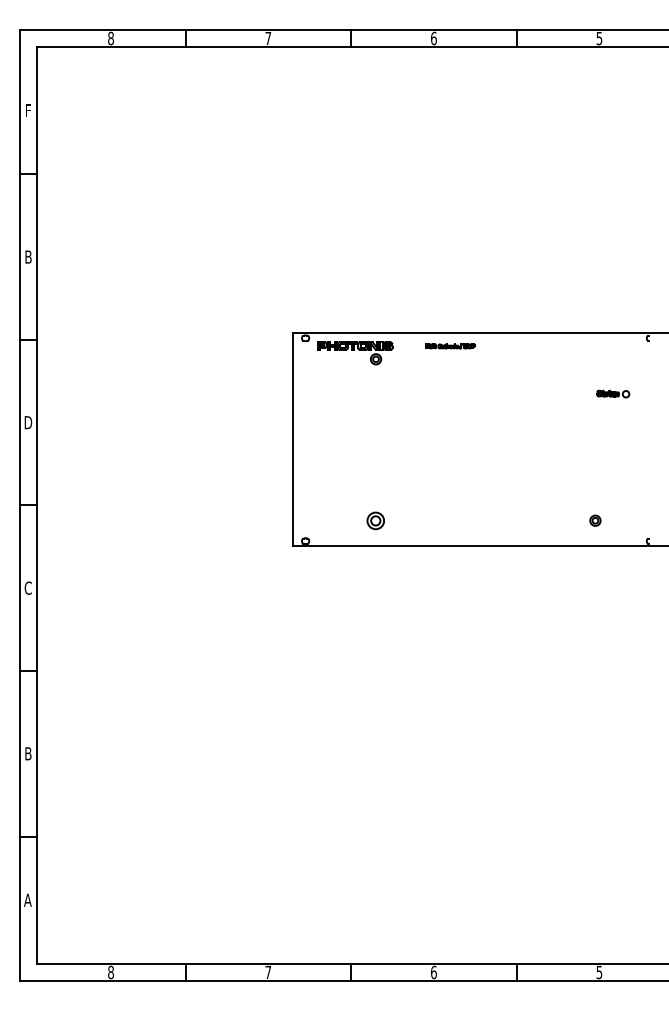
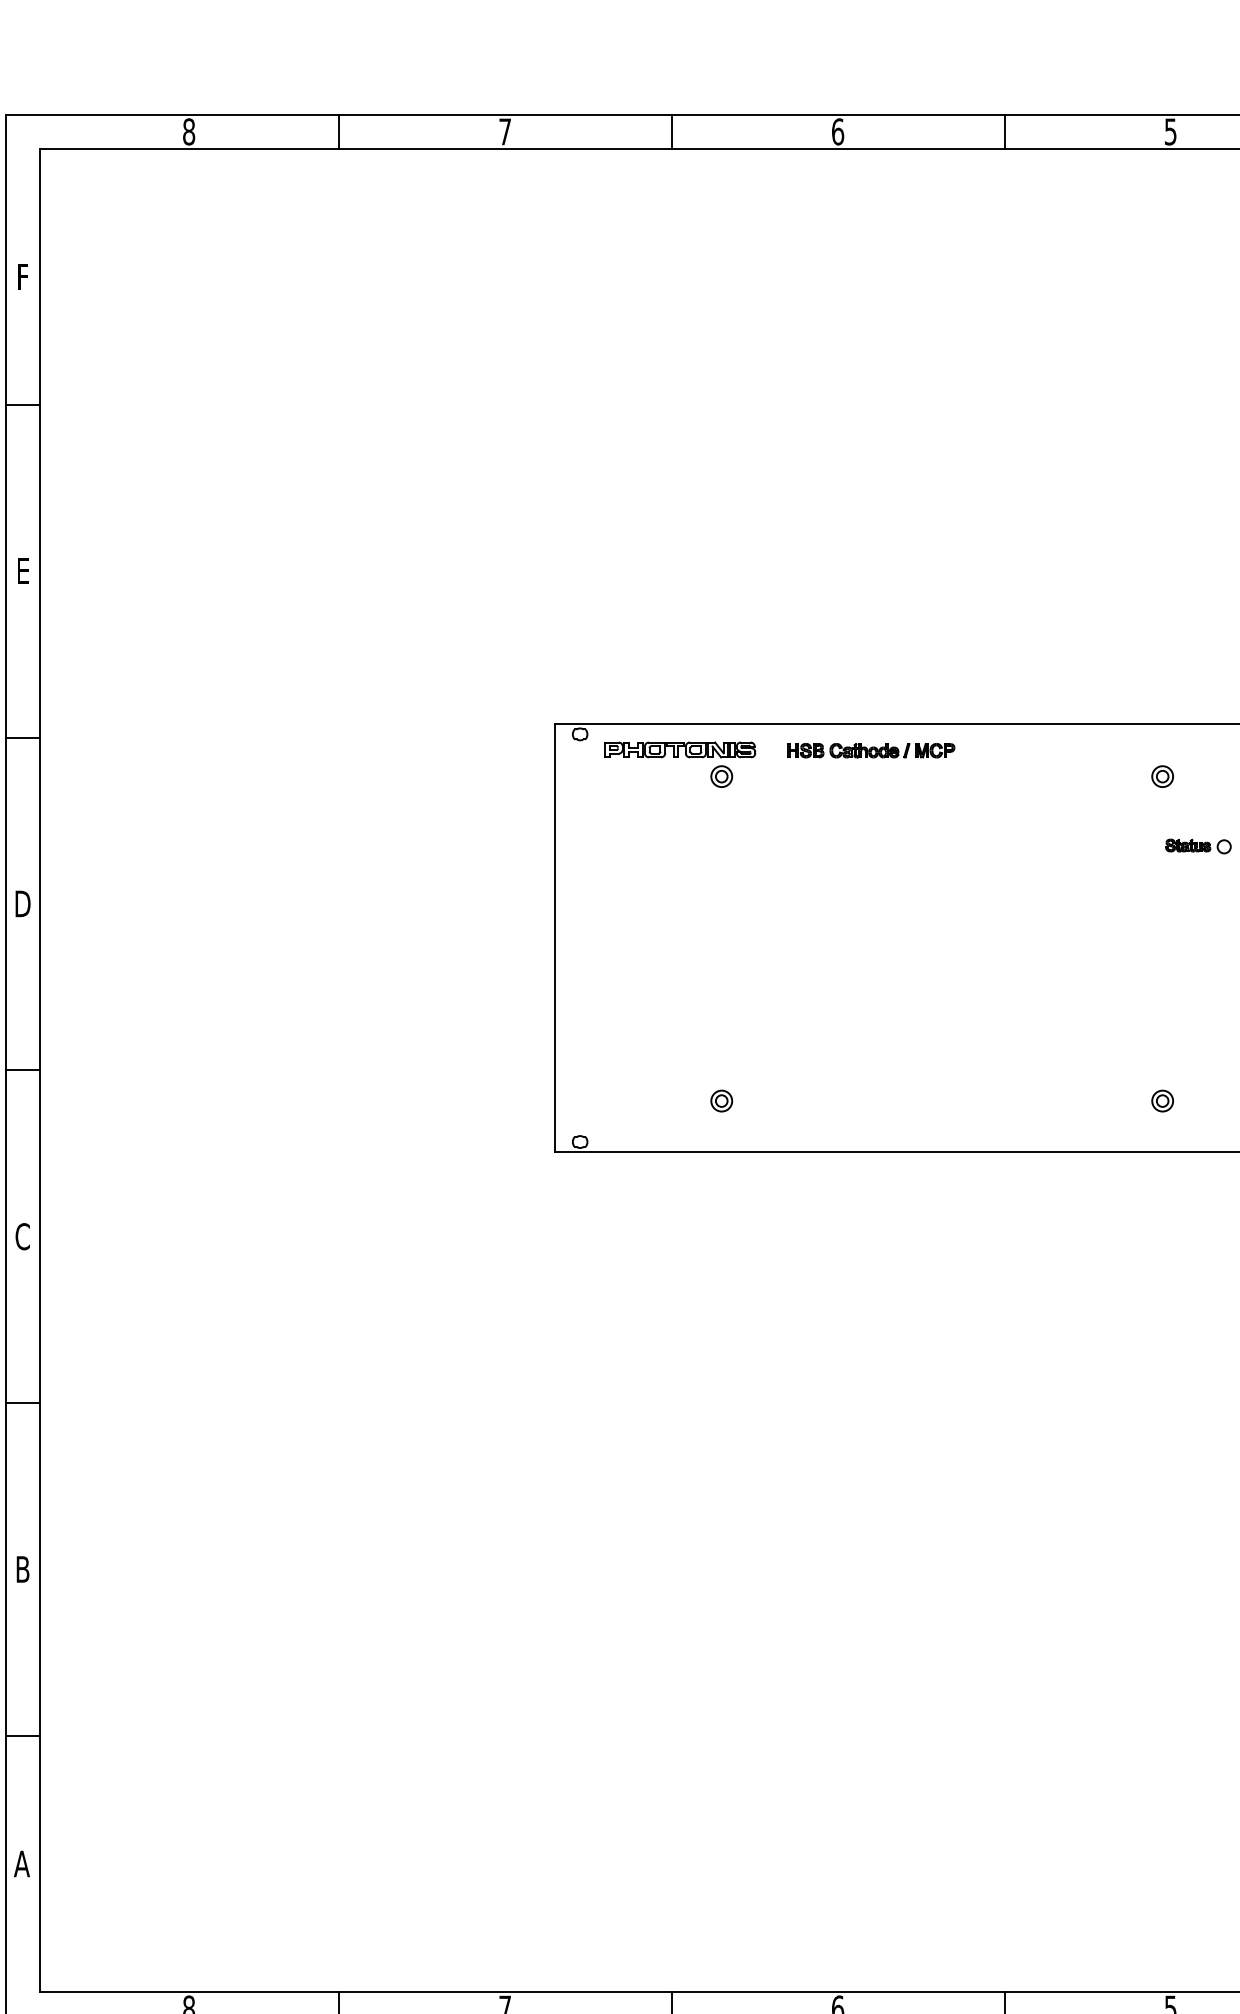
text: (28, 256) -> (23, 569), B -> E
part: (450, 346) -> (871, 750), size x1.67
part: (595, 359) -> (1162, 776), added
part: (376, 520) -> (722, 1100), size x0.62

